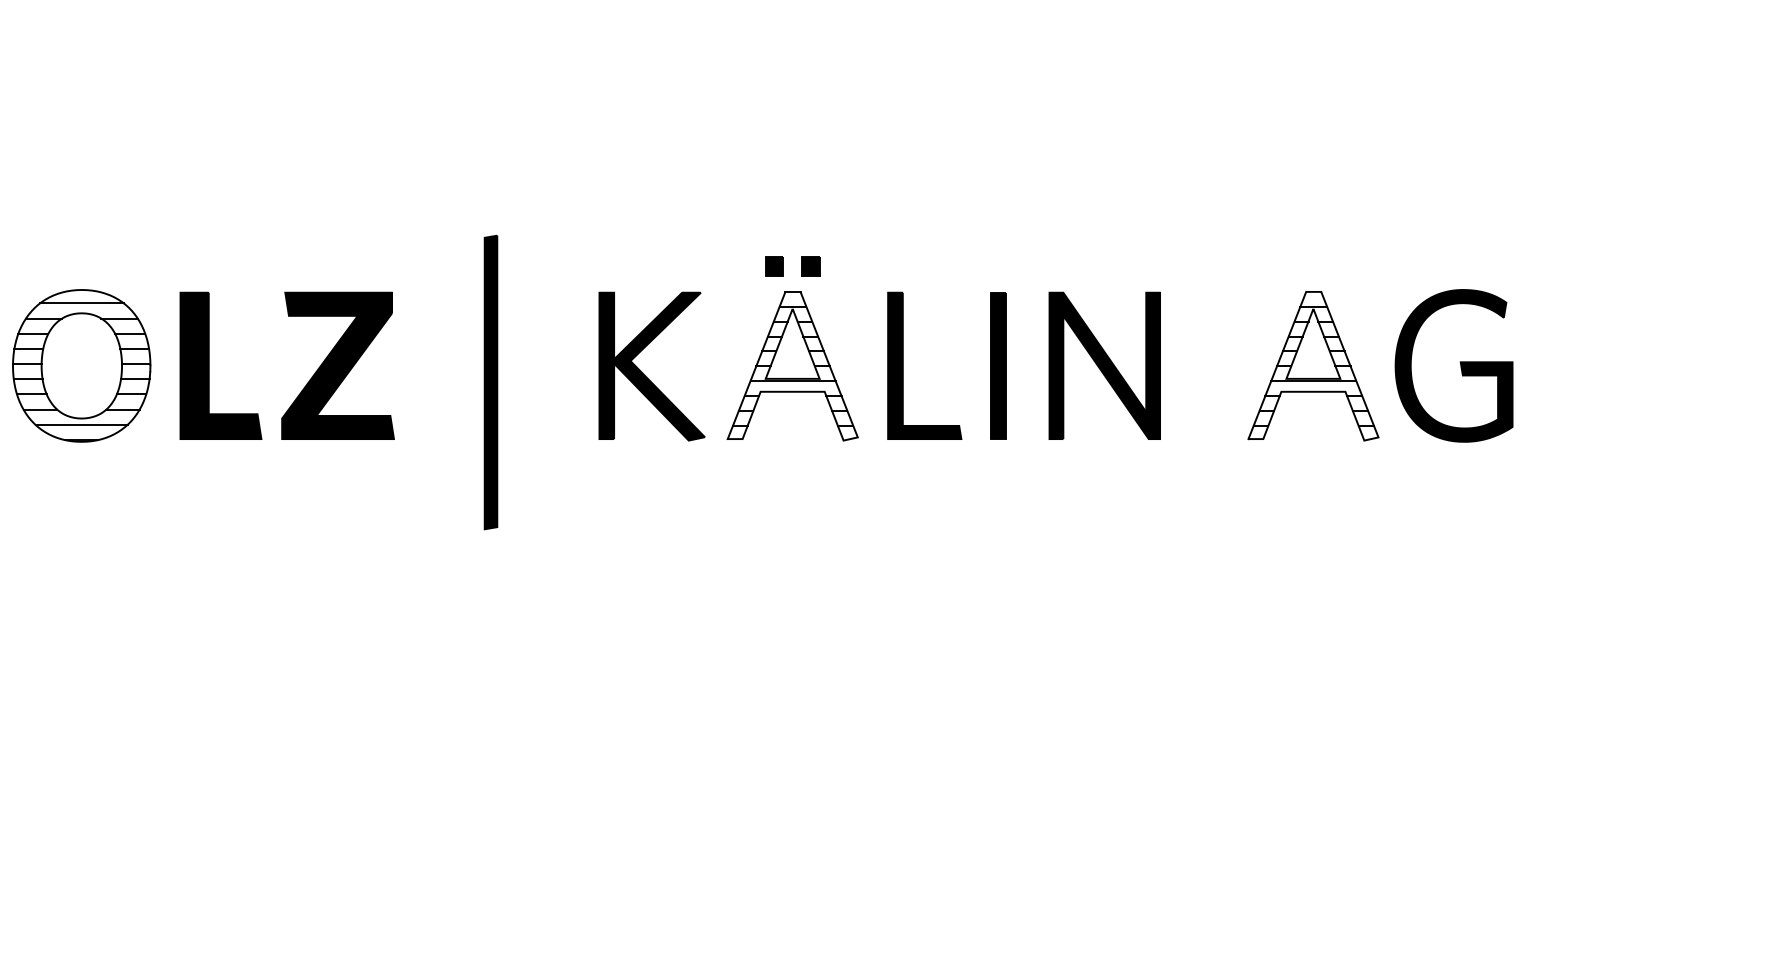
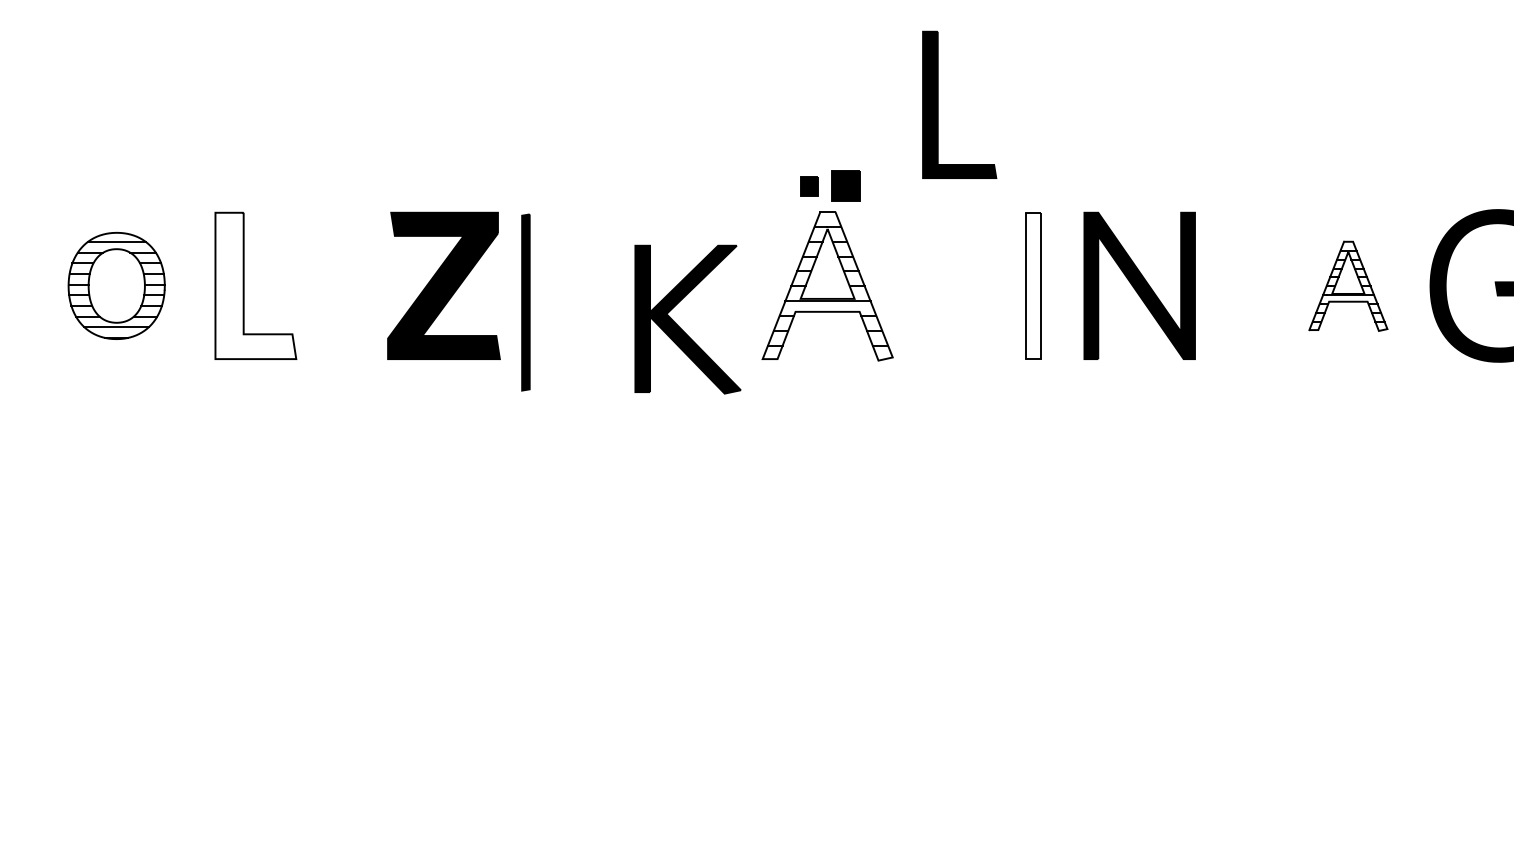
part: (810, 266) -> (845, 186), size x1.6
part: (81, 365) -> (116, 285), size x0.7
fill: (220, 365) -> (255, 285), removed
part: (337, 365) -> (443, 285), moved
part: (903, 365) -> (938, 104), moved
fill: (998, 365) -> (1033, 285), removed
part: (1313, 366) -> (1348, 286), size x0.6
part: (643, 372) -> (679, 325), moved
part: (490, 382) -> (525, 302), size x0.6

